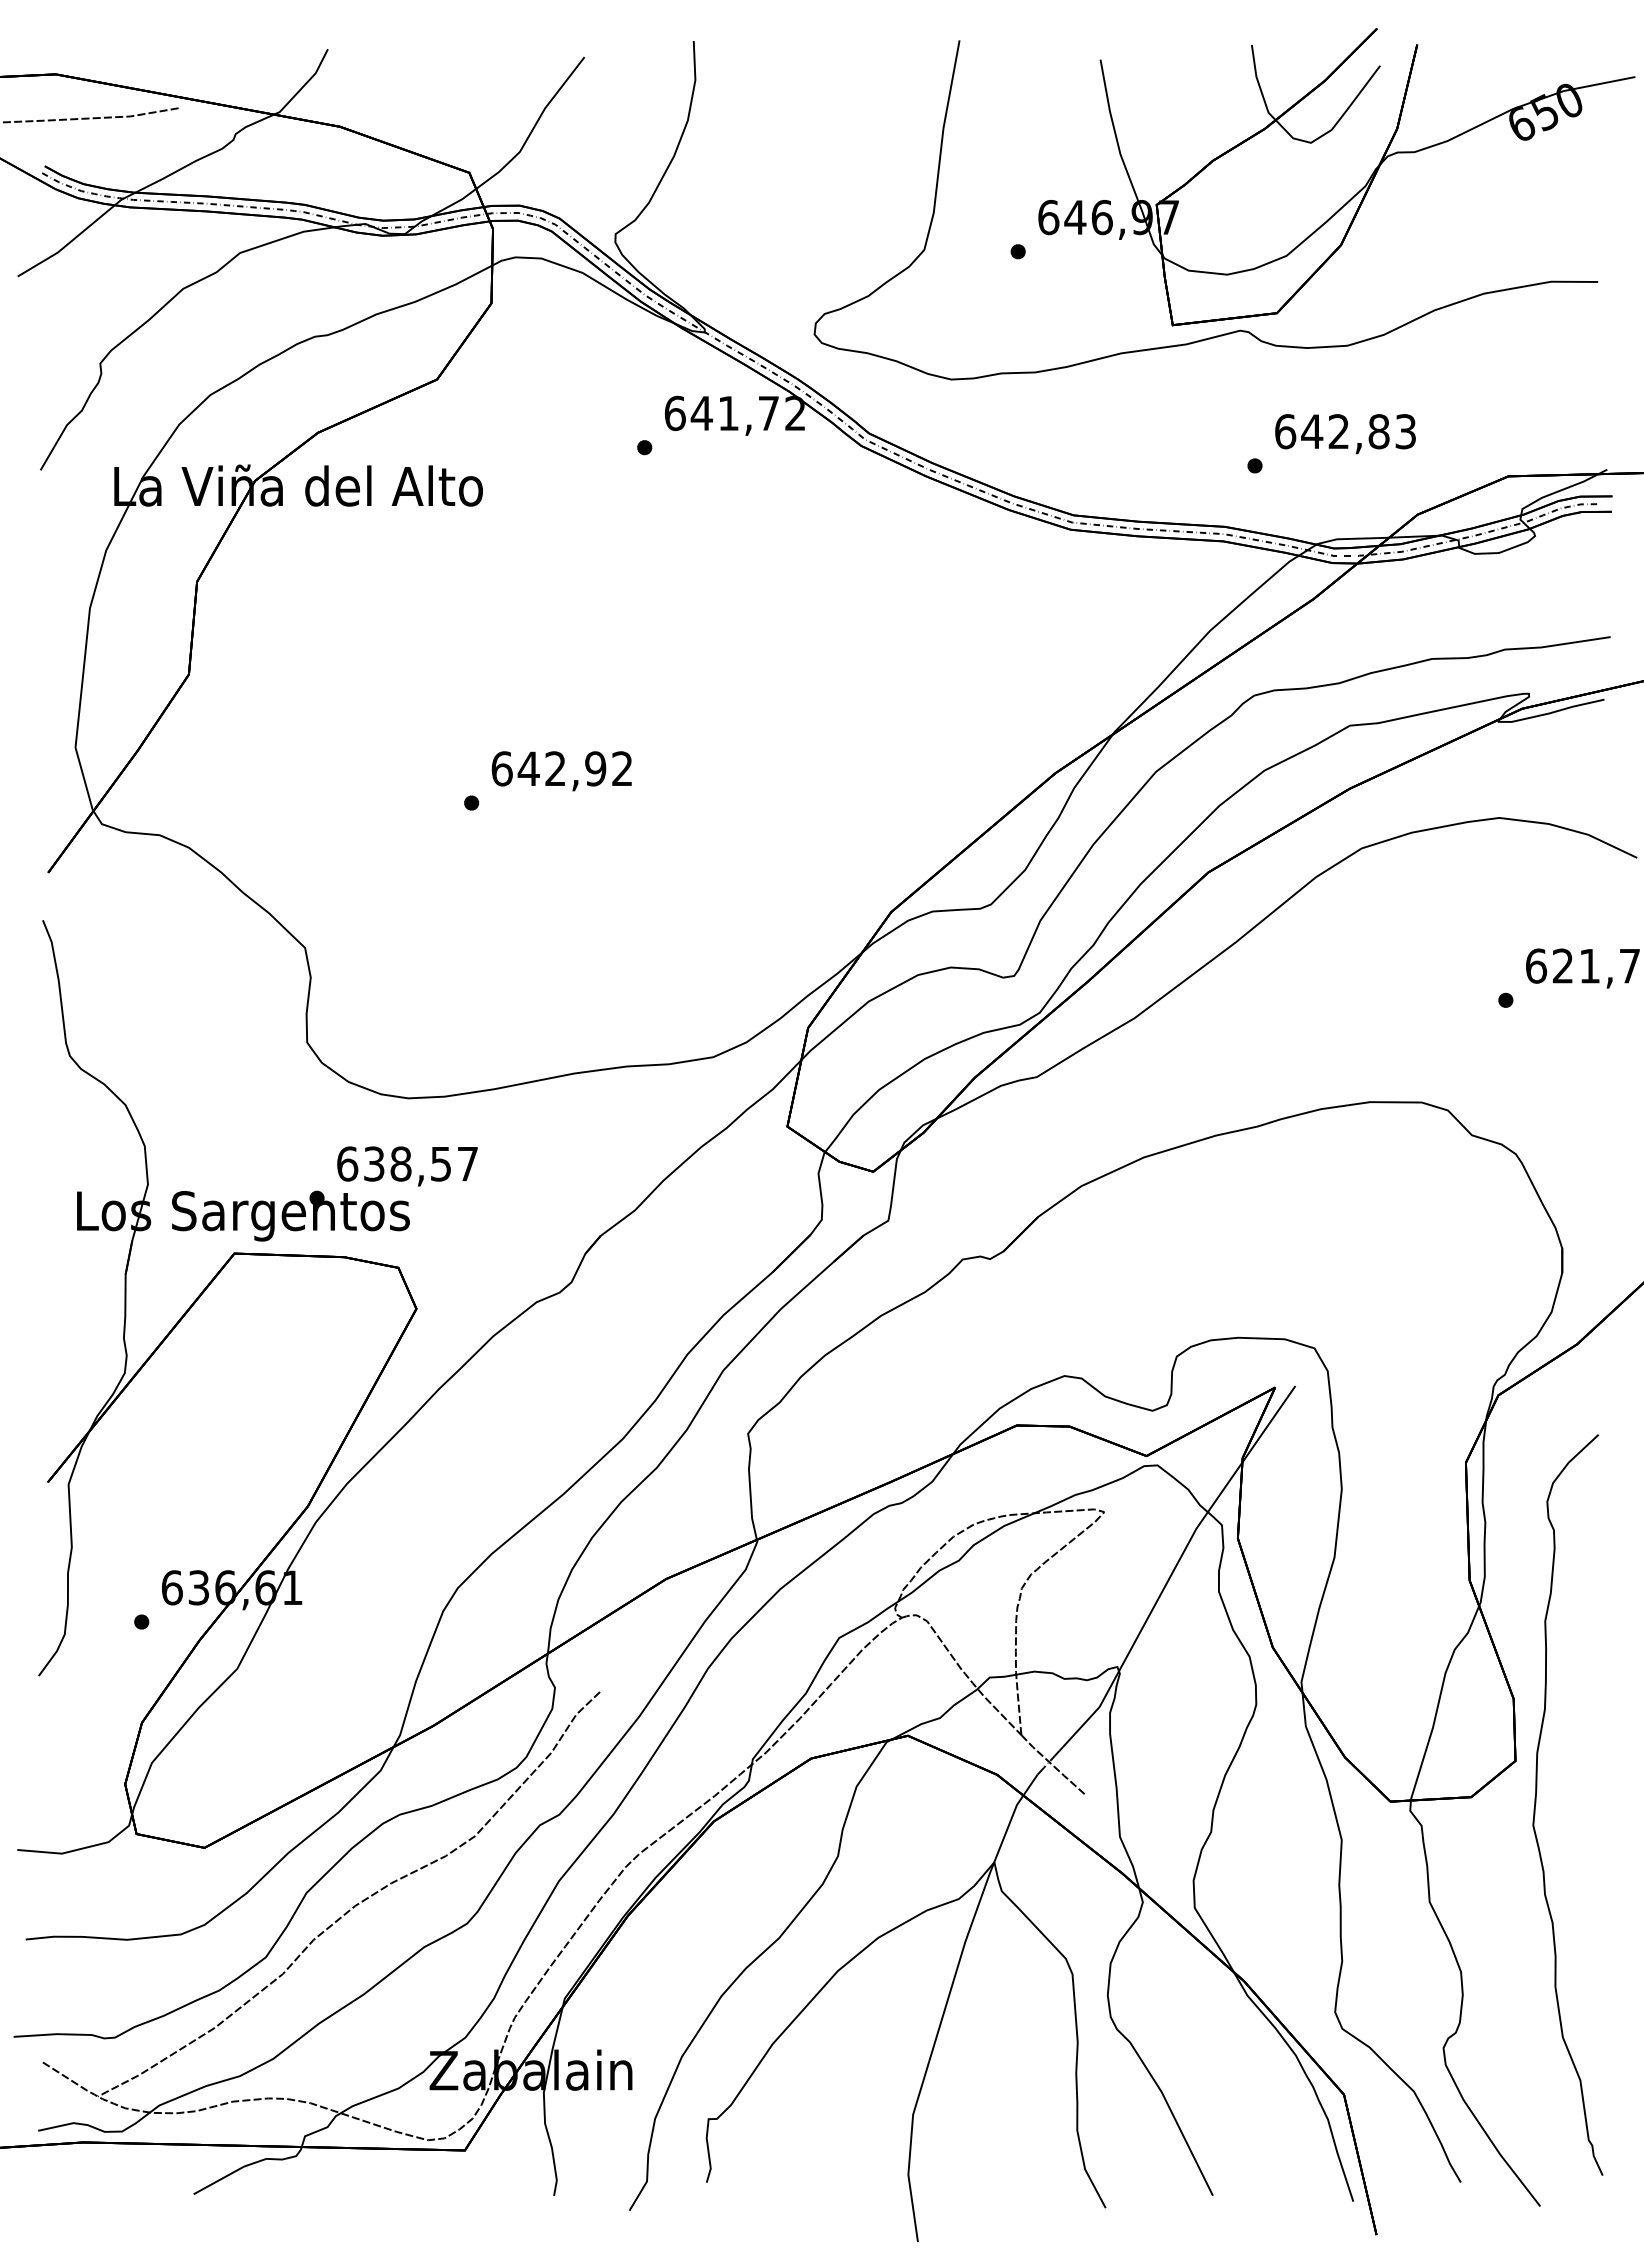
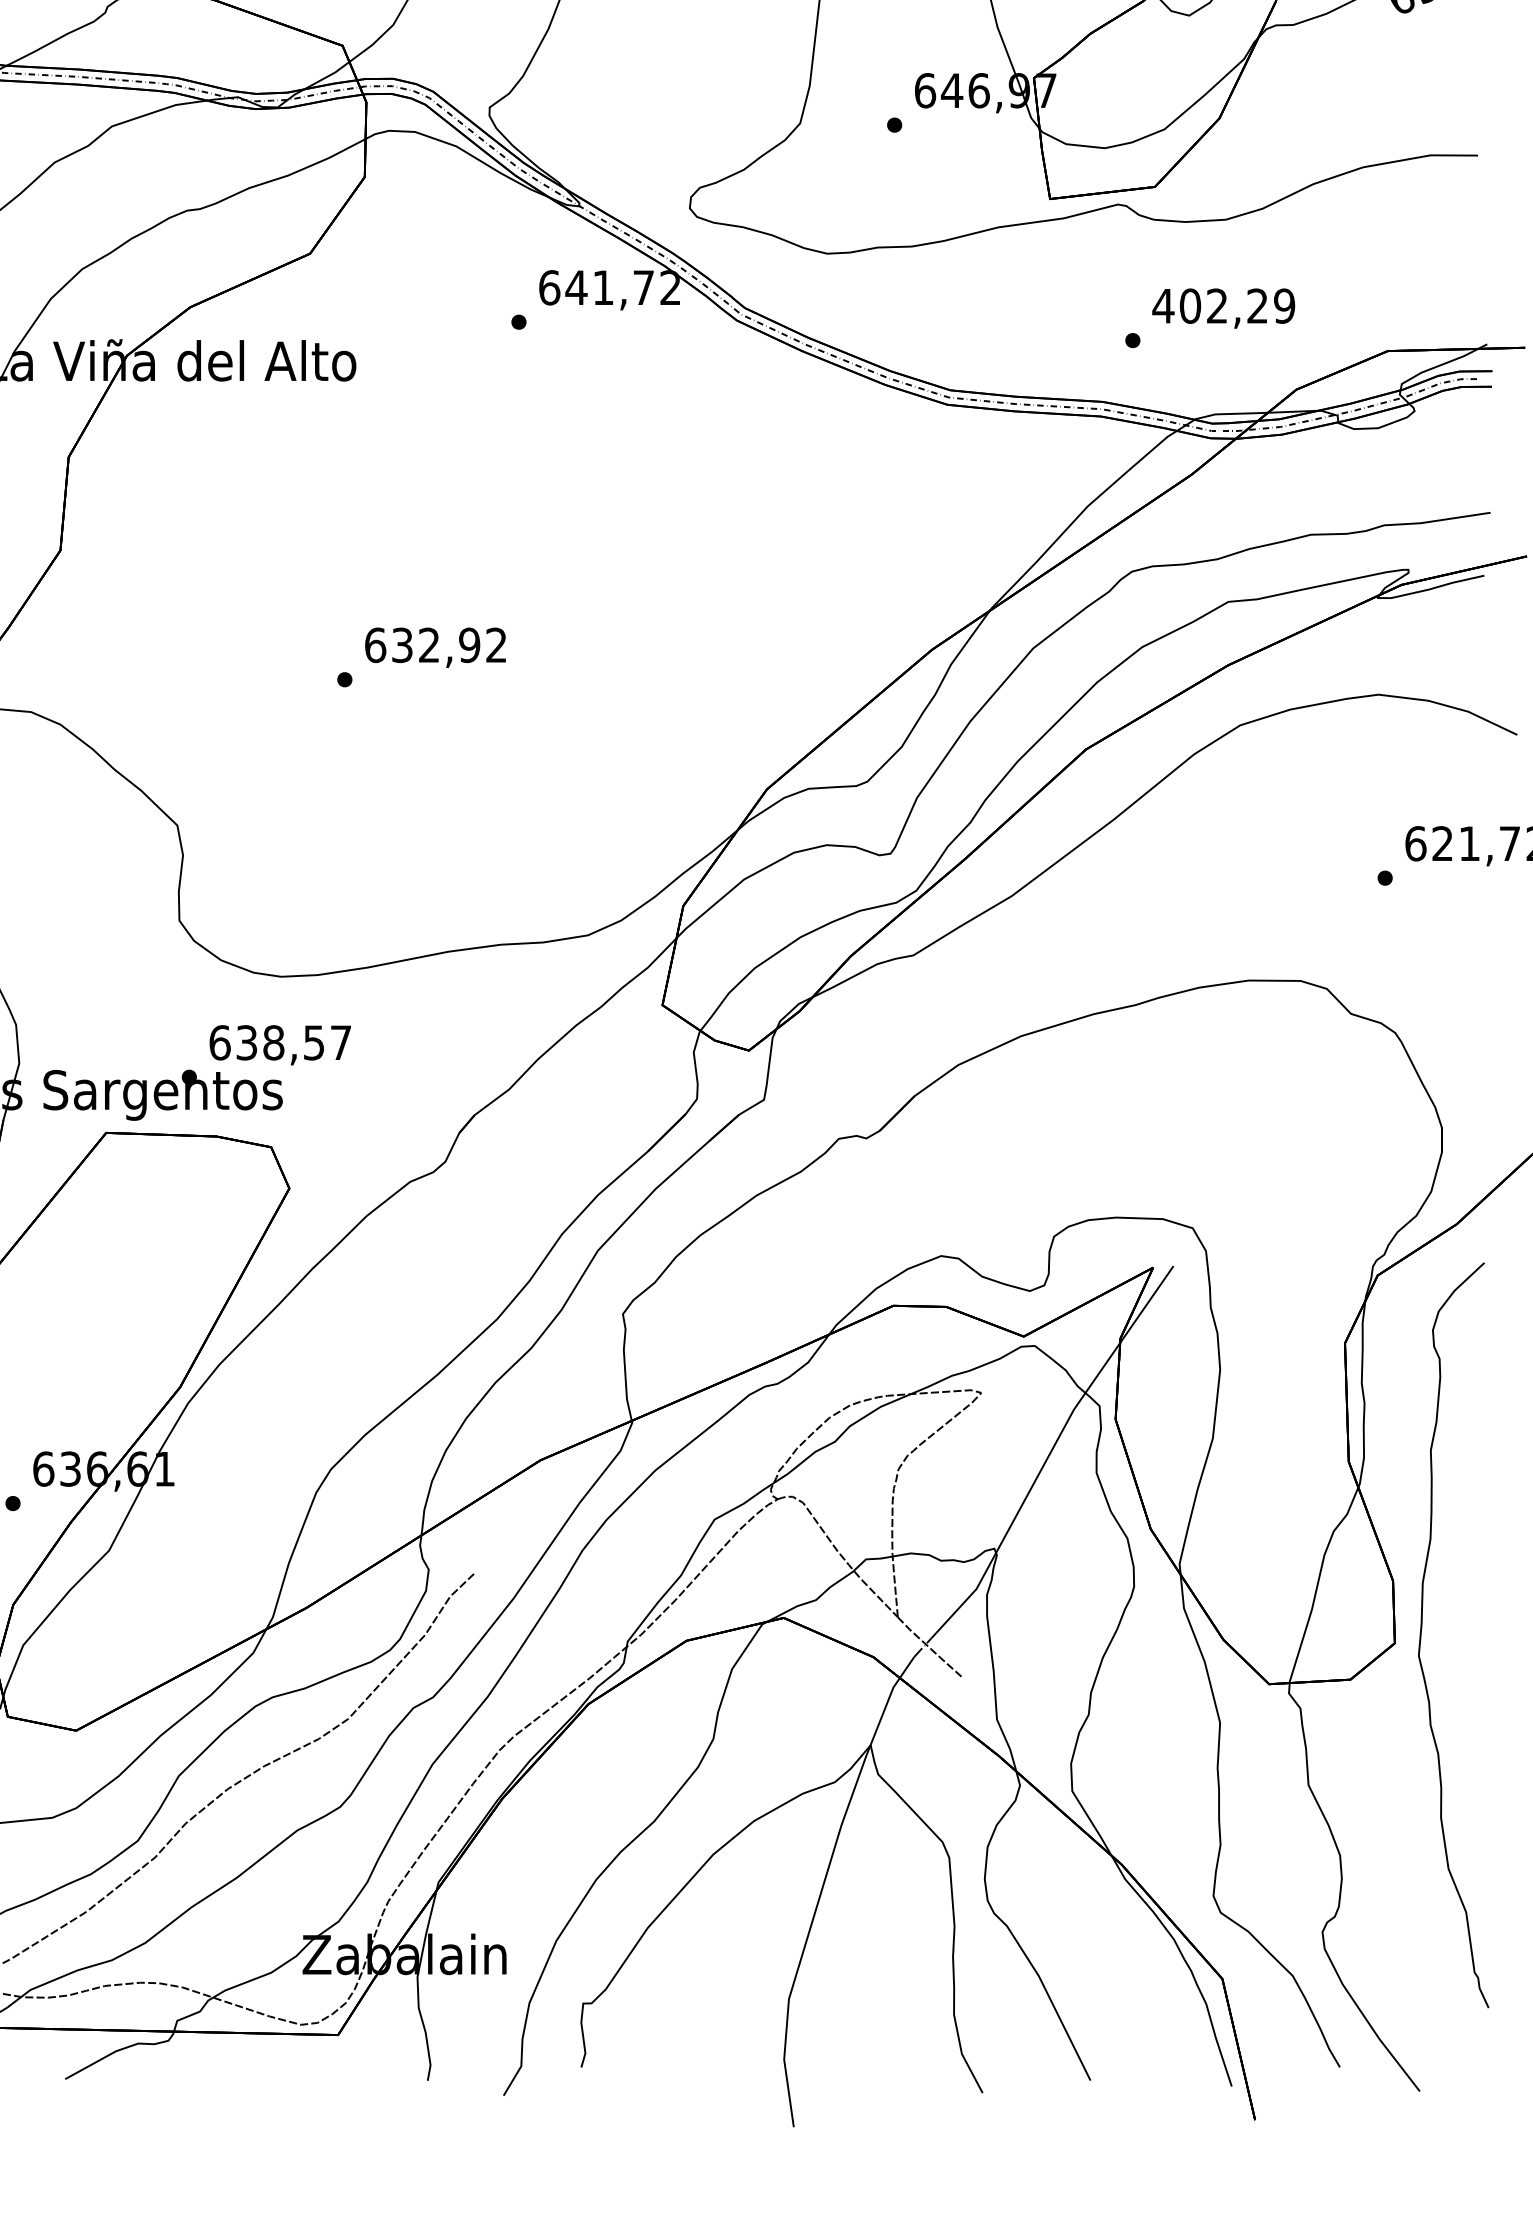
text: (1345, 431) -> (1223, 305), 642,83 -> 402,29
text: (528, 768) -> (402, 644), 642,92 -> 632,92
curve: (1536, 1803) -> (1422, 1633), moved

